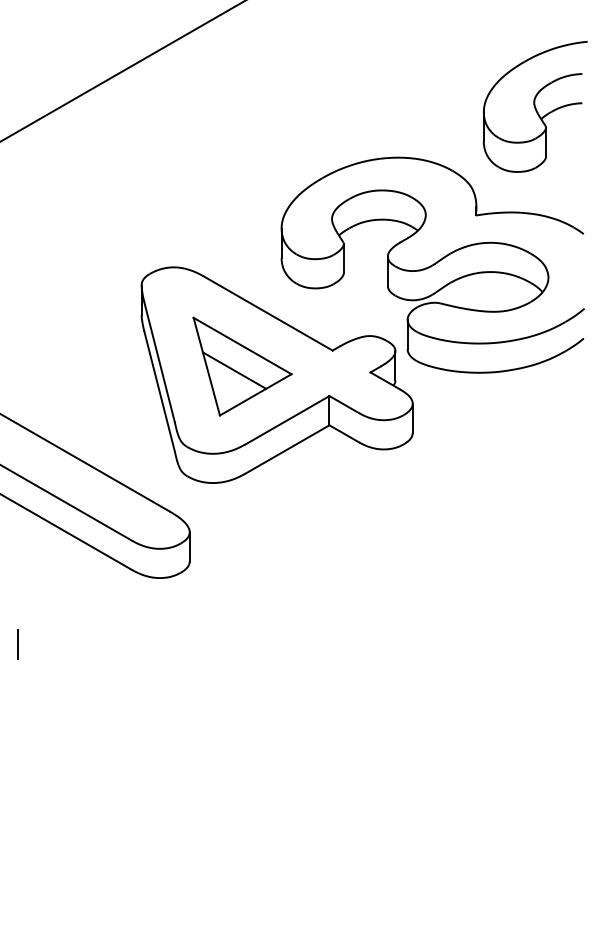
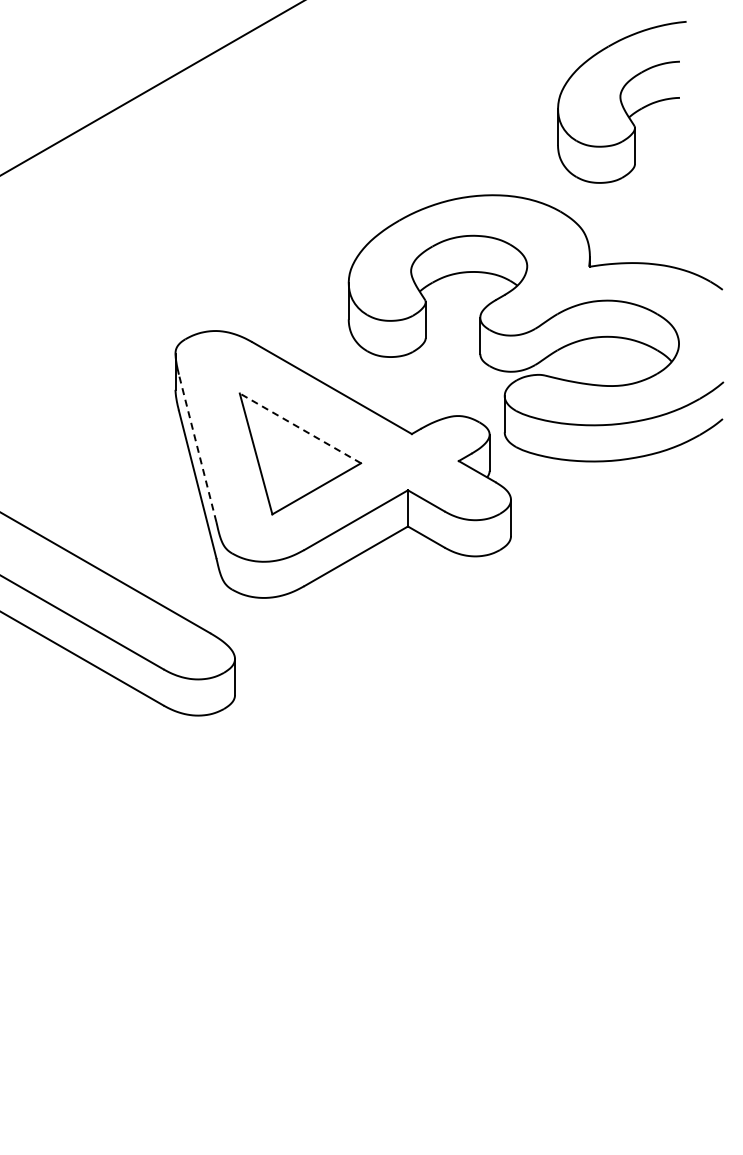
part: (535, 106) -> (621, 102), moved
line: (242, 346) -> (300, 428), solid -> dashed
line: (159, 361) -> (197, 447), solid -> dashed
line: (234, 370) -> (290, 458), removed
line: (18, 644) -> (22, 797), removed

